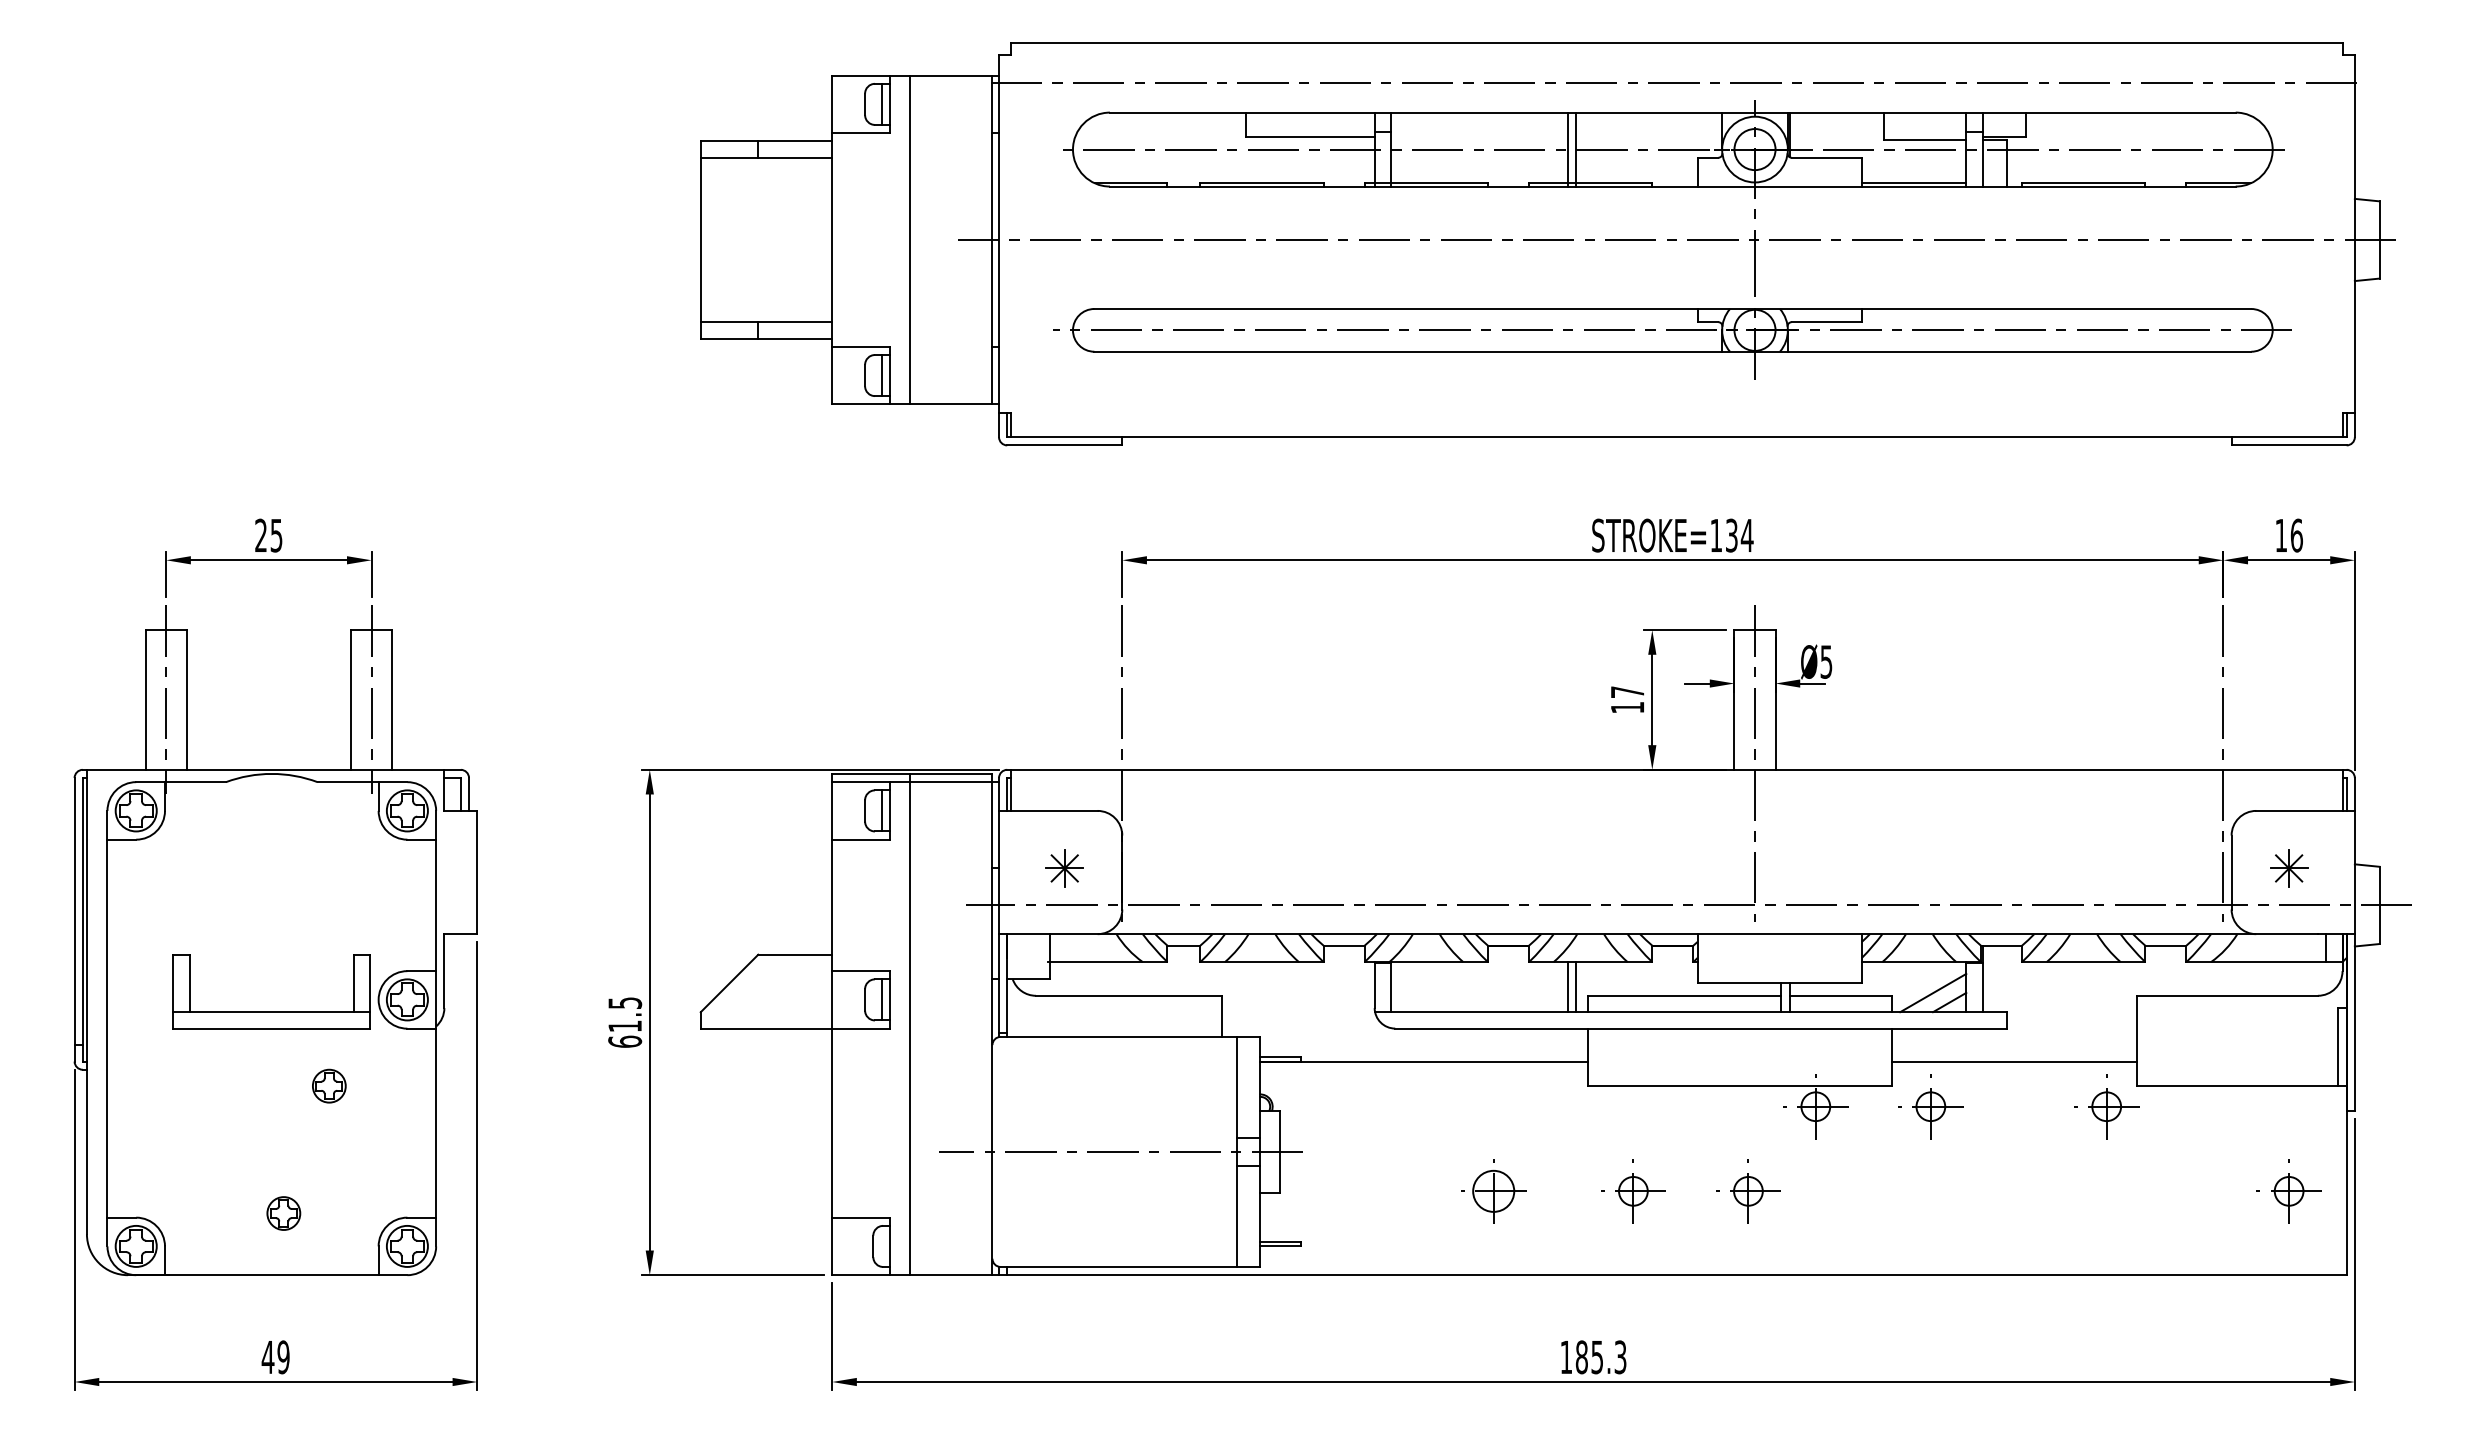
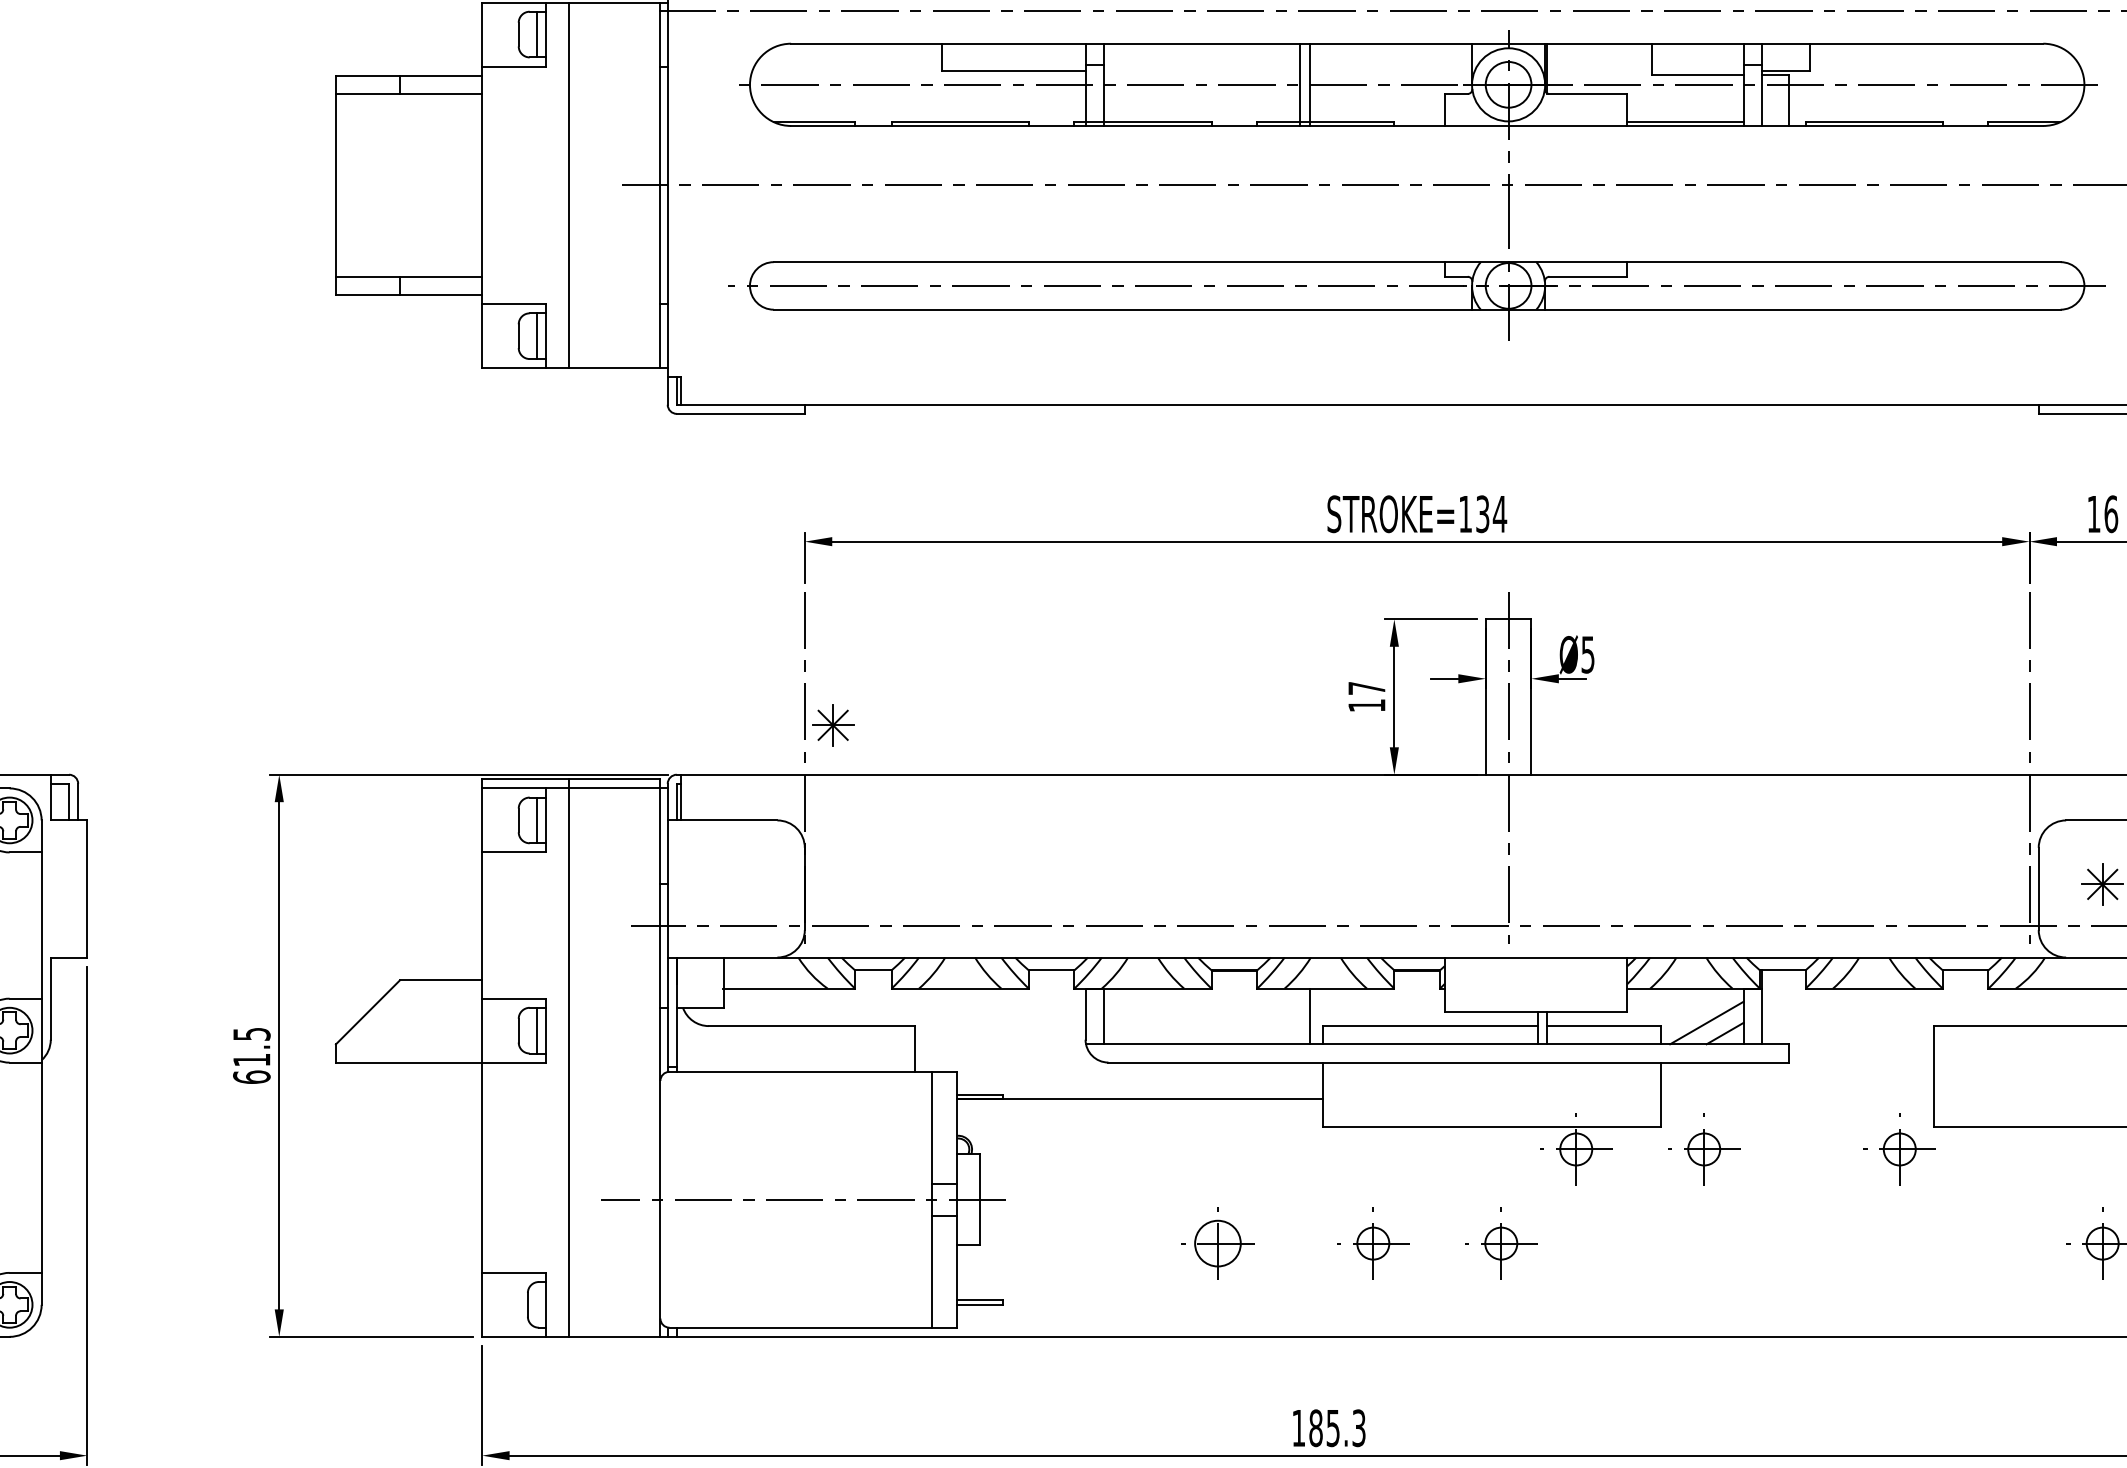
part: (1064, 868) -> (832, 725), moved
line: (1567, 987) -> (1300, 1016), removed
line: (2014, 1061) -> (1797, 1099), removed

